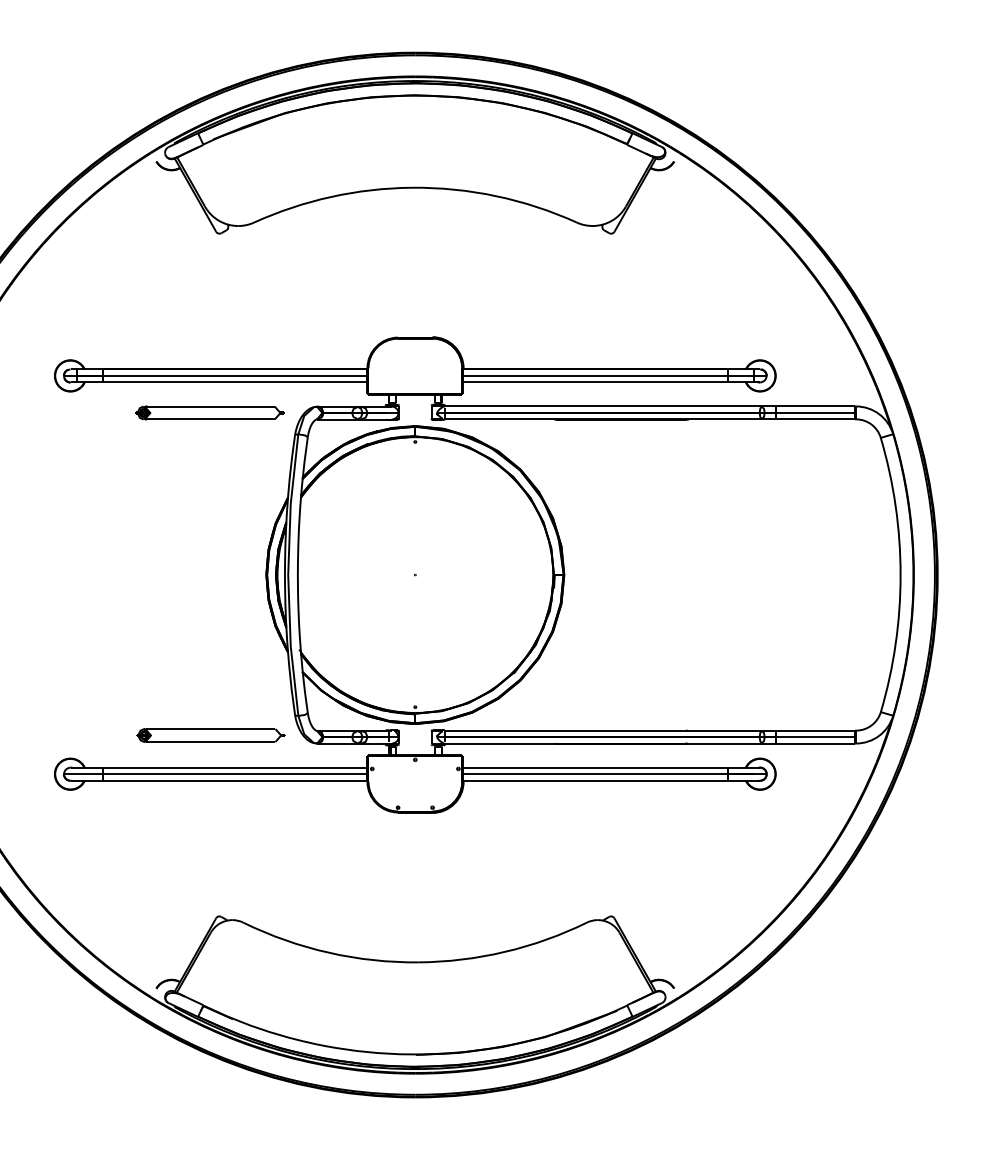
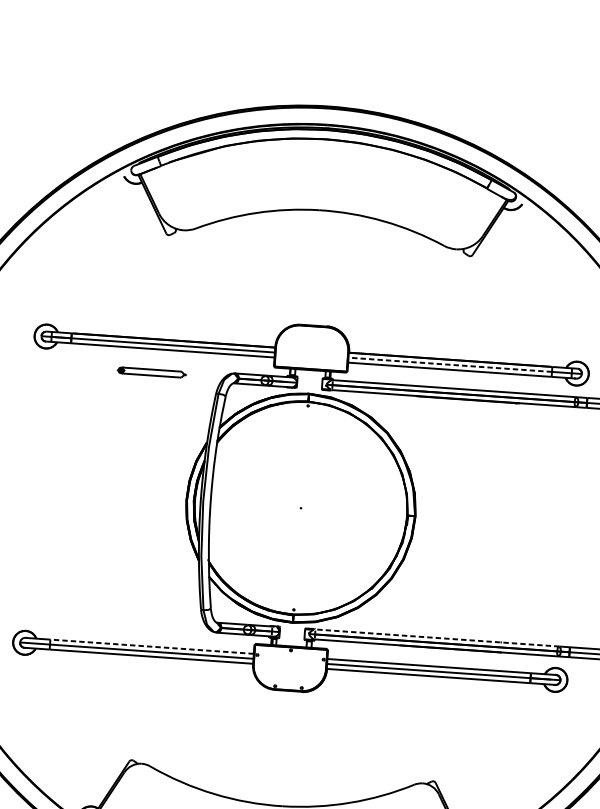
line: (595, 375) -> (450, 364), solid -> dashed
part: (209, 412) -> (151, 372), size x0.6
line: (603, 730) -> (437, 637), solid -> dashed
part: (210, 735) -> (134, 620), removed
line: (234, 767) -> (151, 646), solid -> dashed

